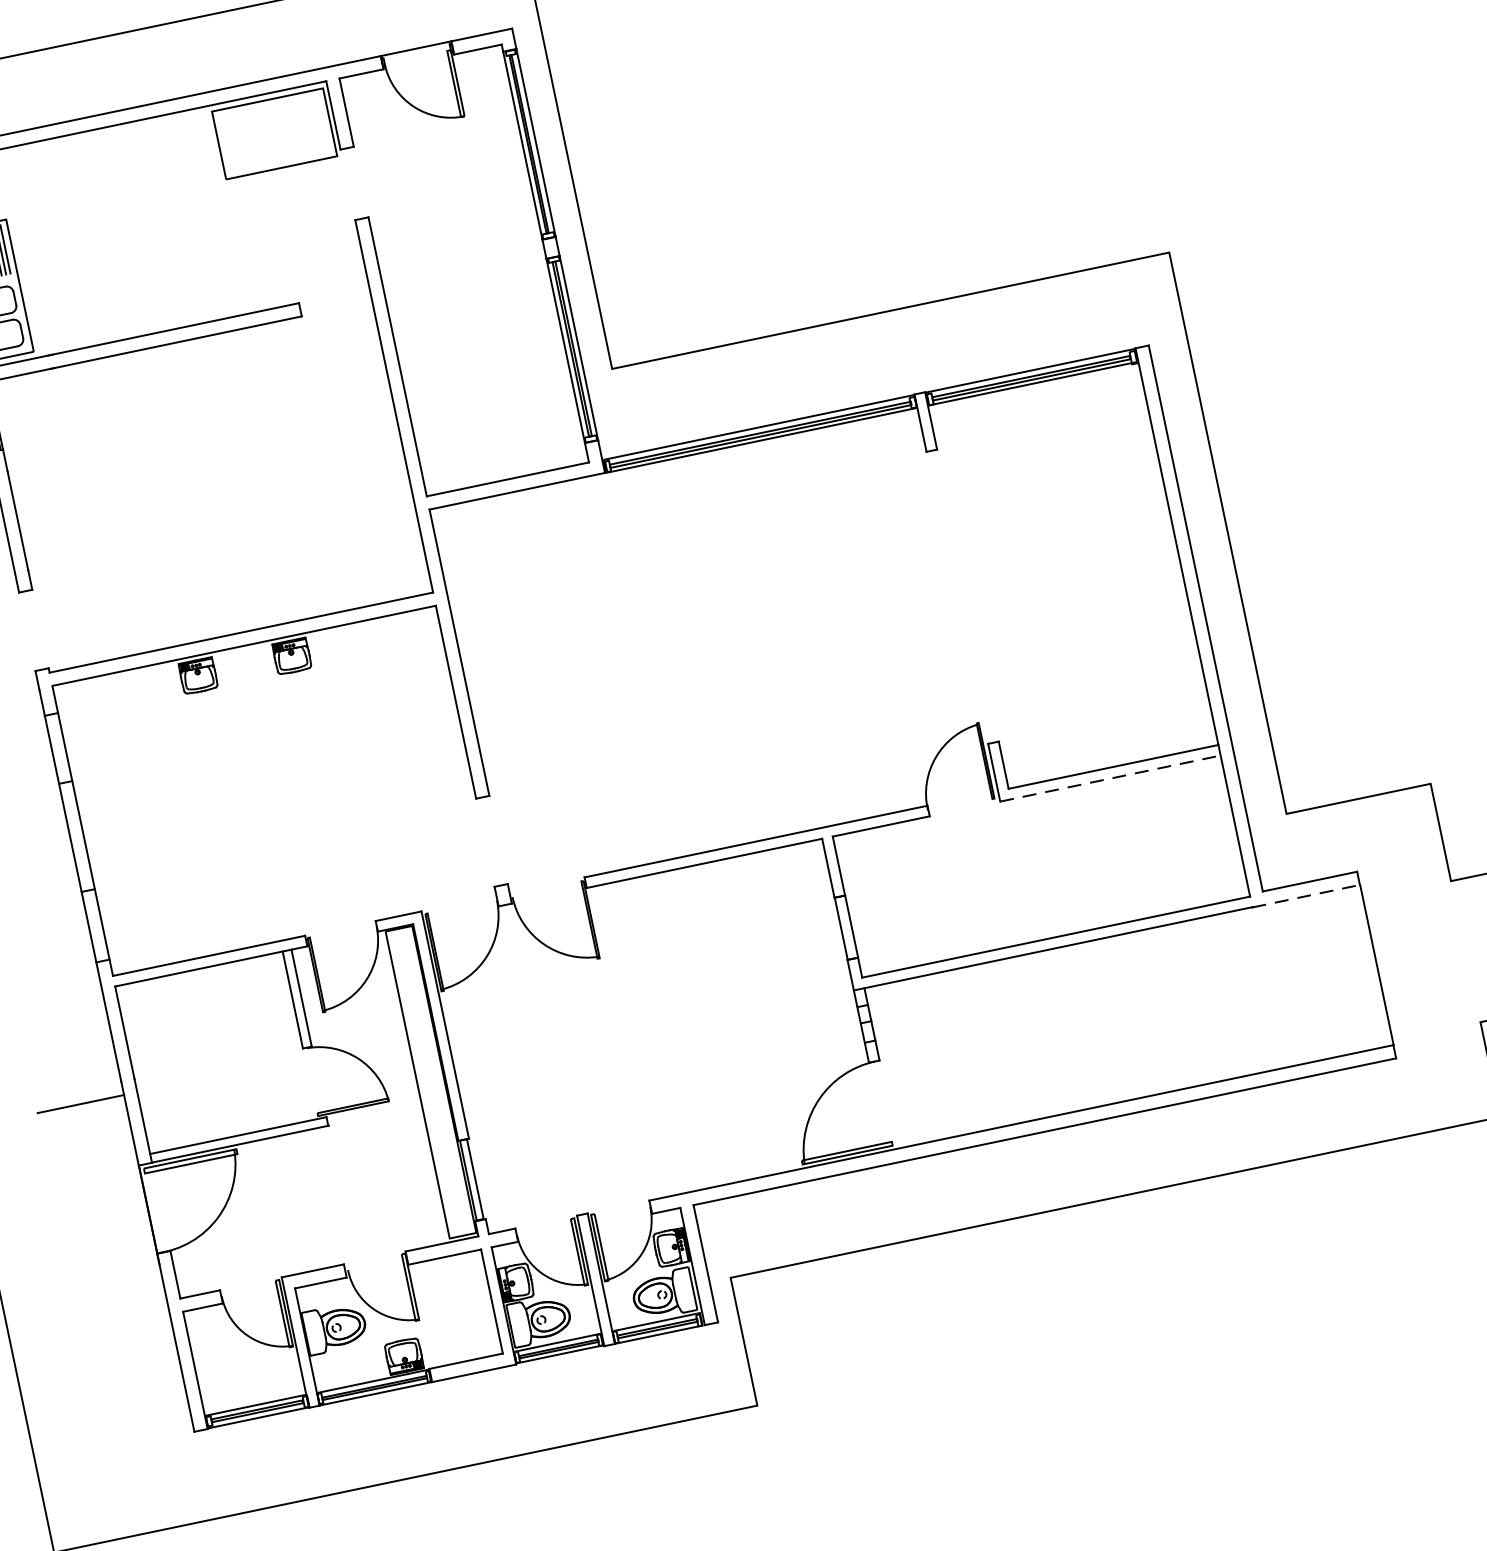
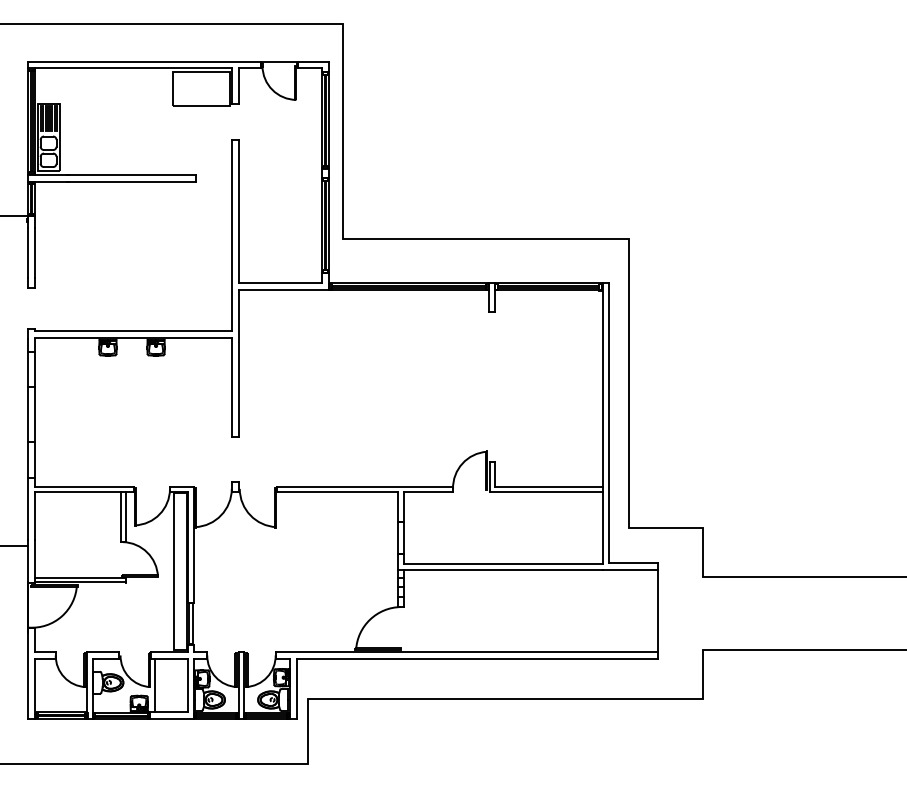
line: (1111, 779) -> (546, 492), dashed -> solid
line: (1306, 897) -> (630, 570), dashed -> solid
line: (426, 1314) -> (154, 685), added

